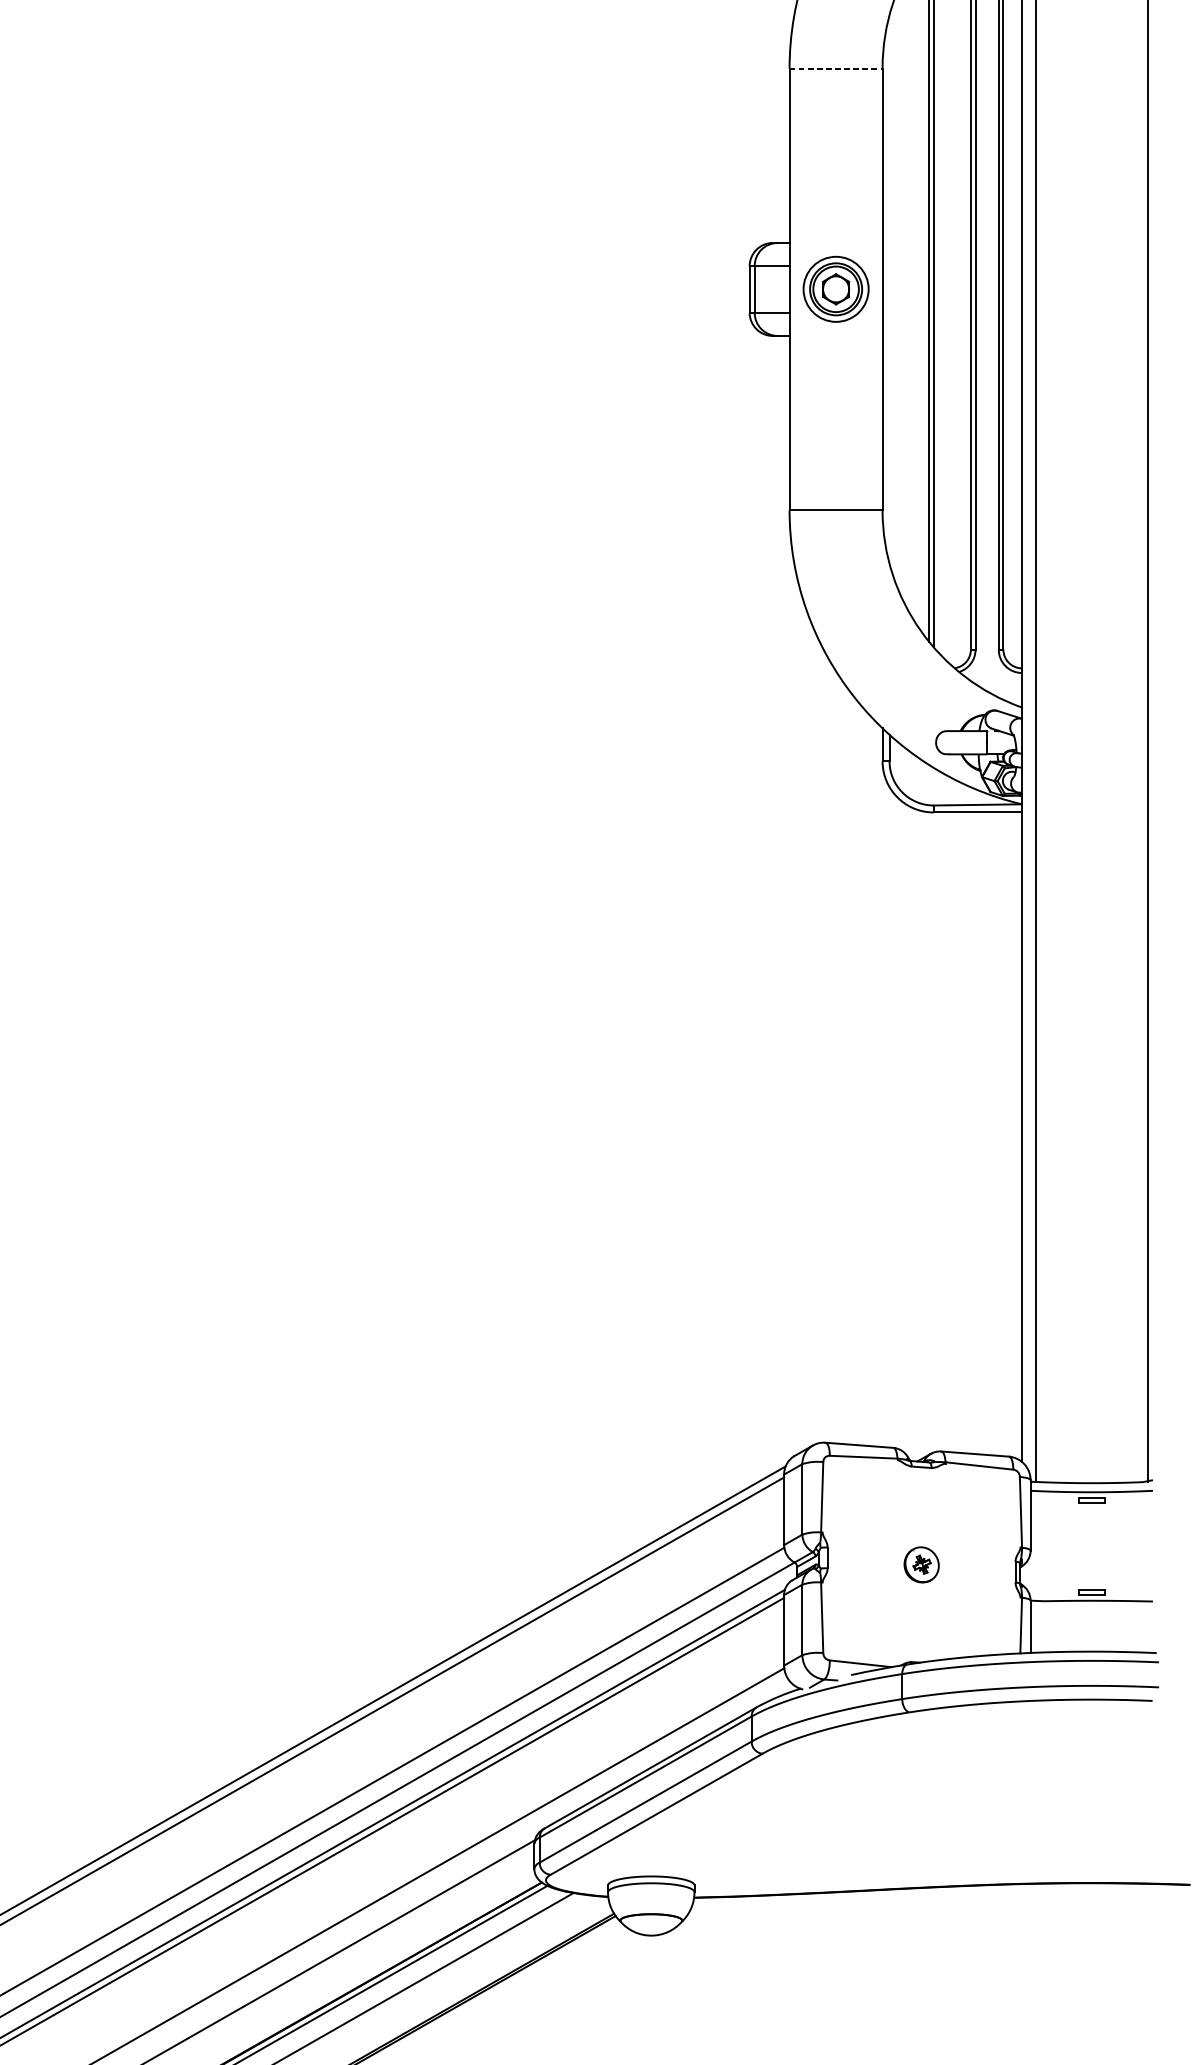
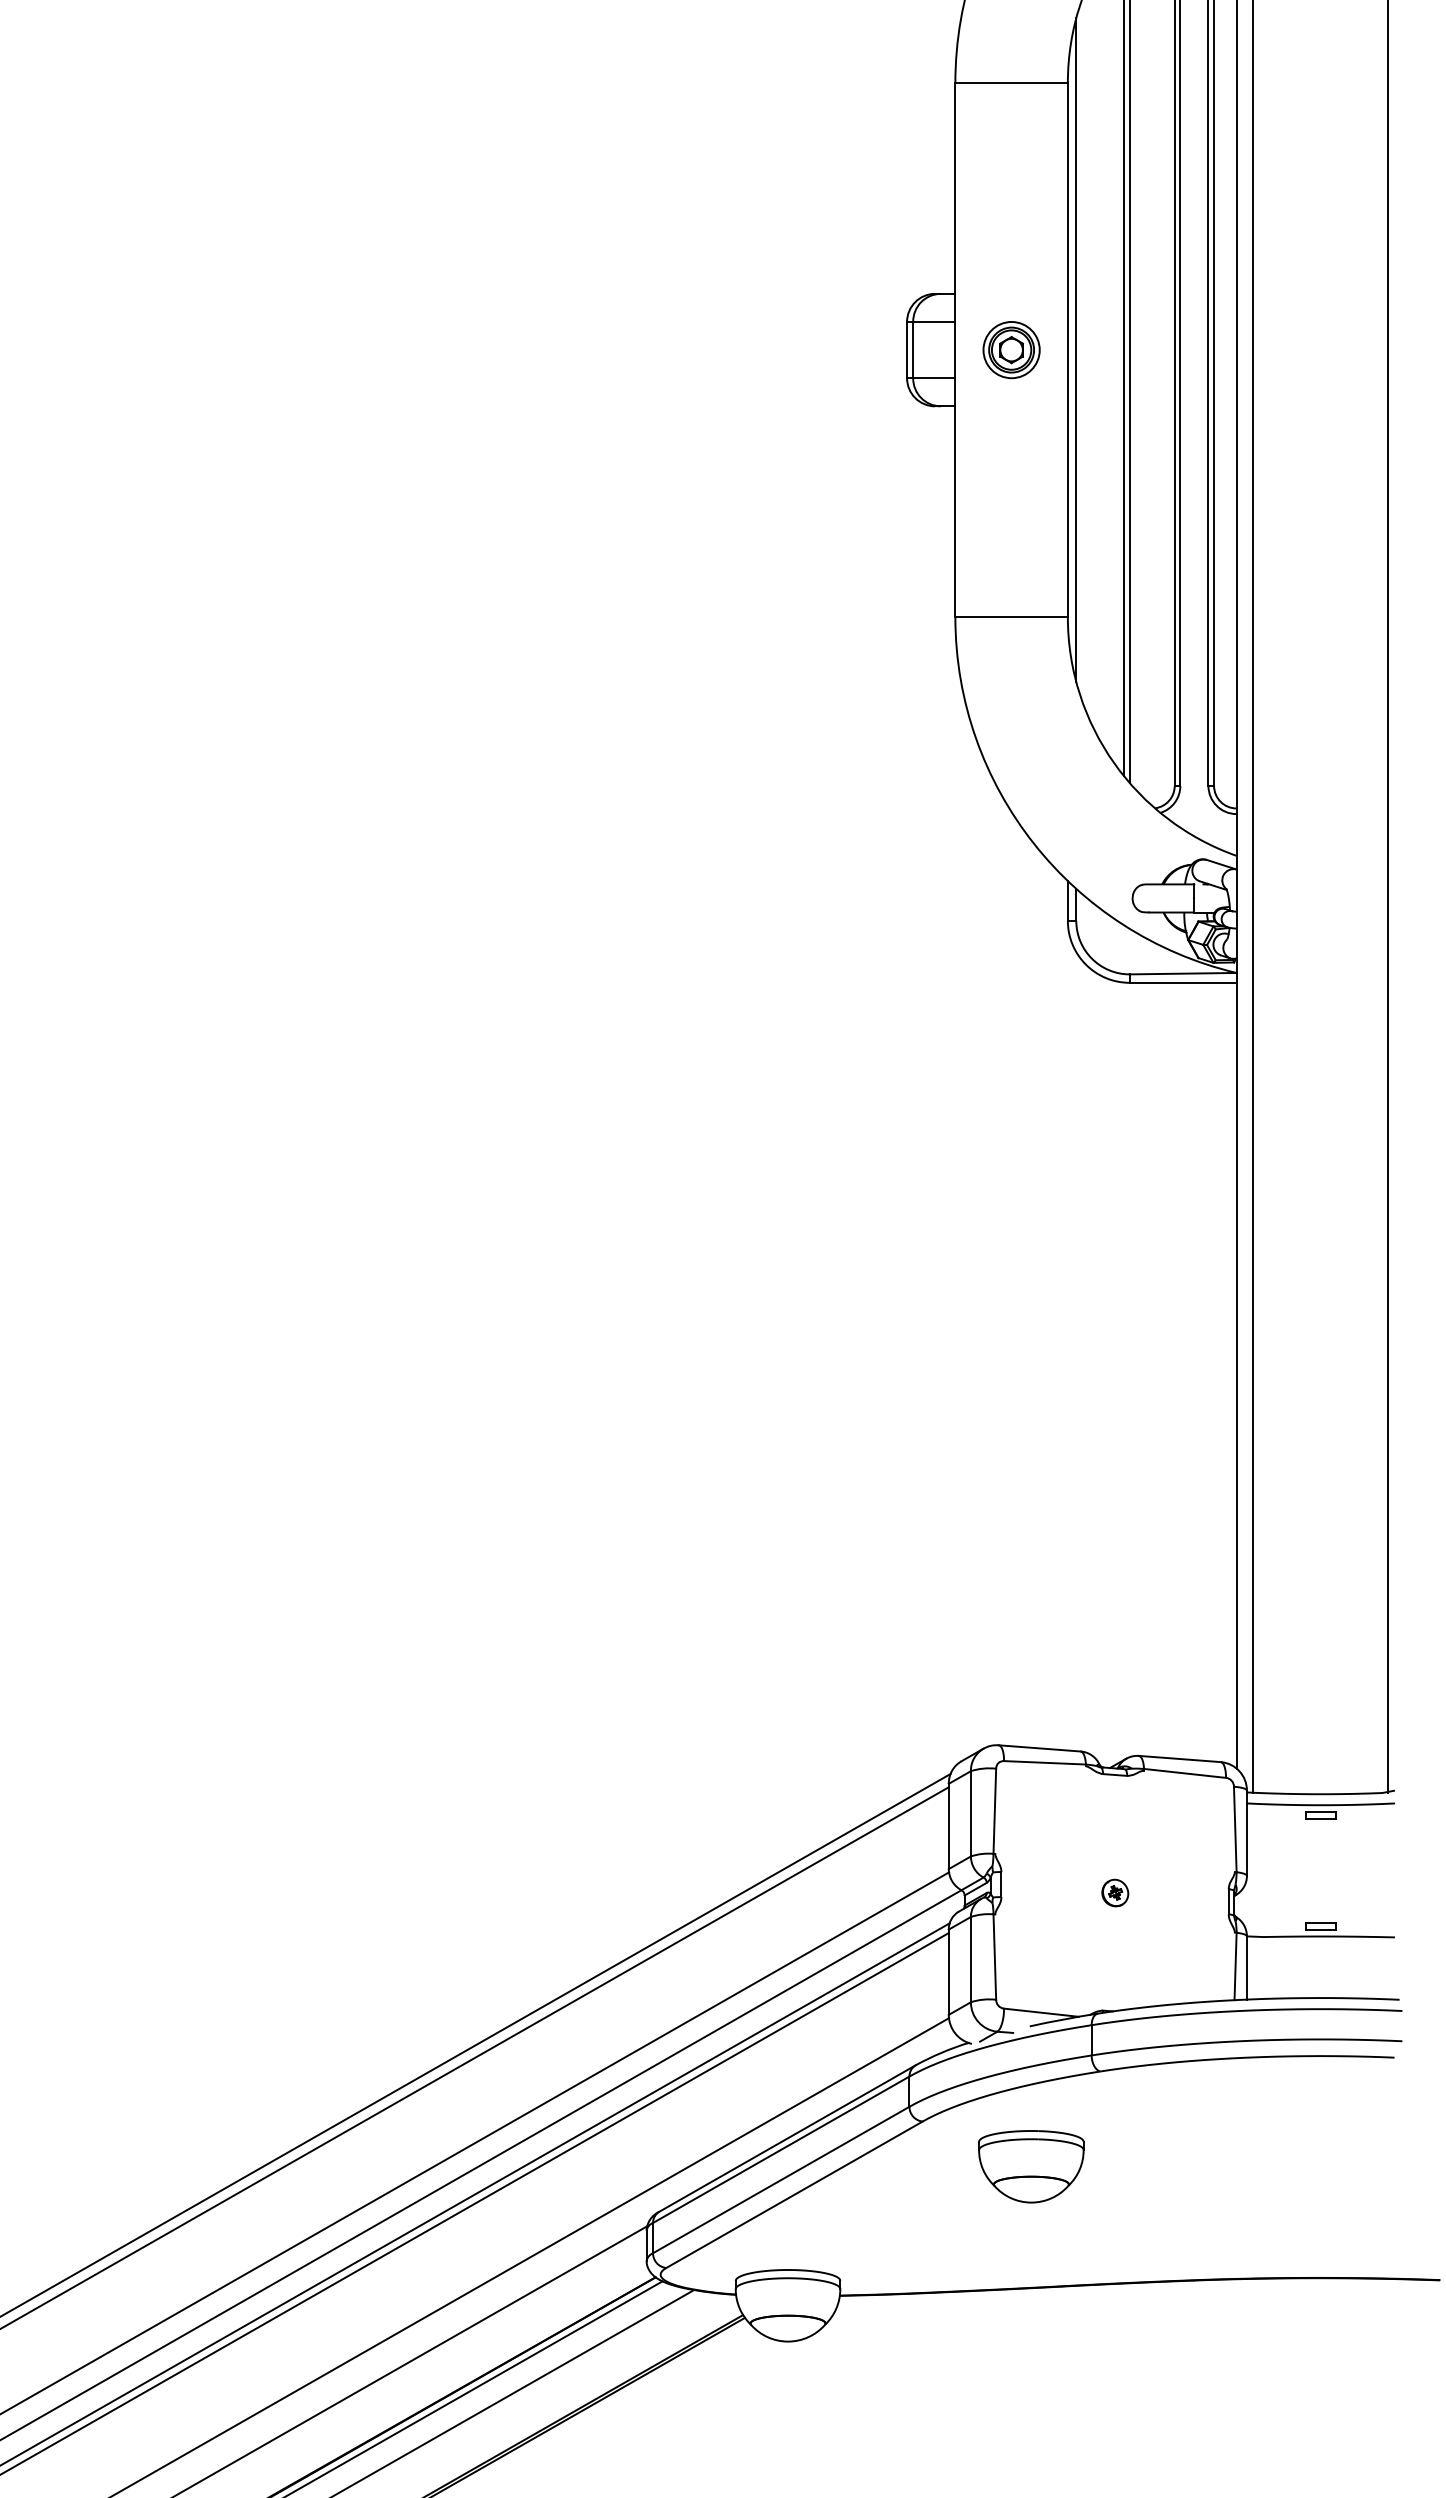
line: (836, 68) -> (1012, 82), dashed -> solid
part: (835, 289) -> (1011, 350), size x0.71
line: (889, 289) -> (1076, 350), added
part: (921, 1564) -> (1115, 1892), size x0.62
part: (852, 1790) -> (1031, 2166), added

